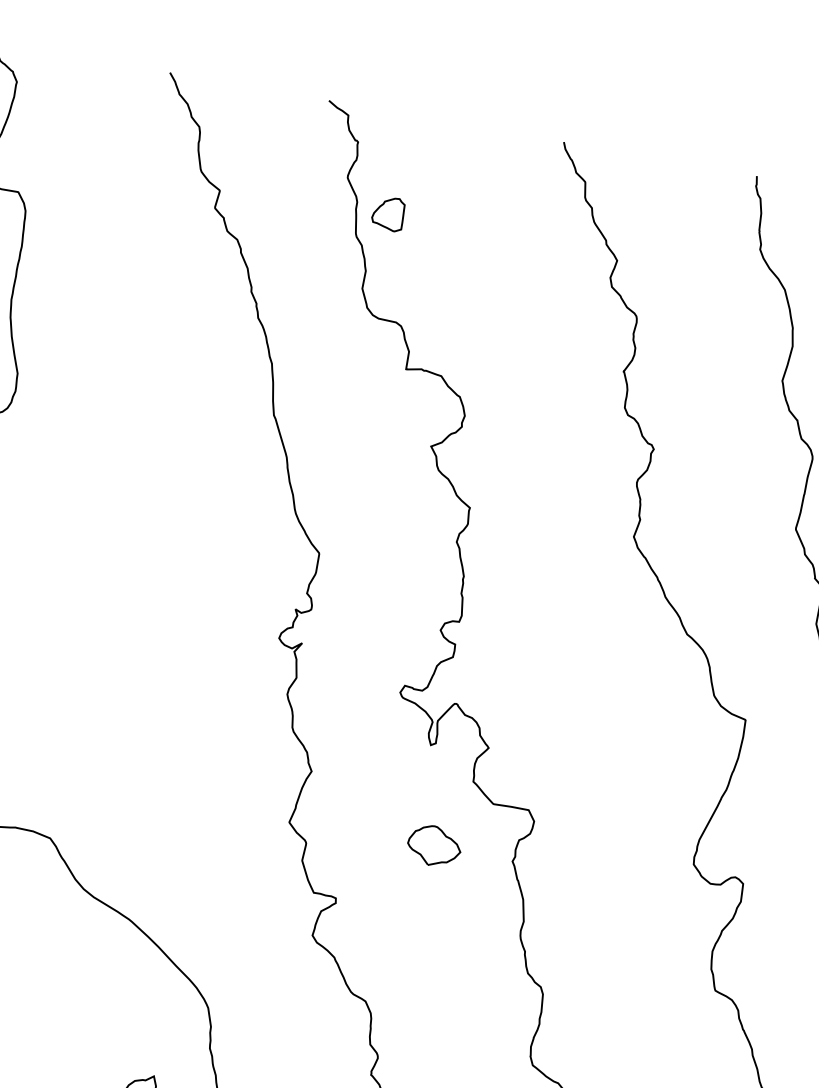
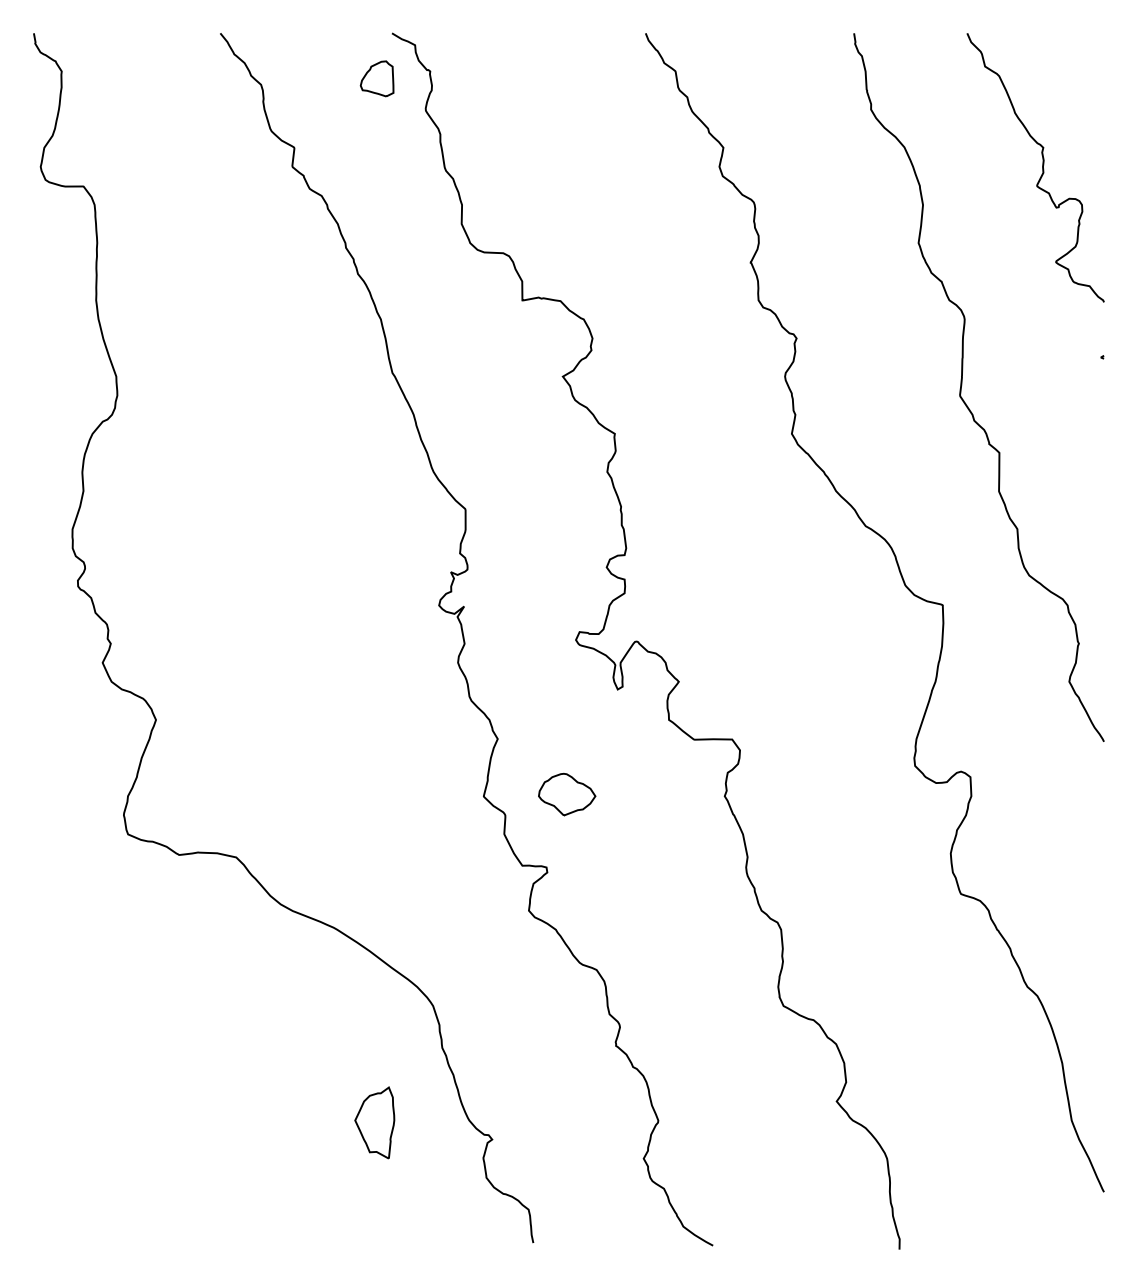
part: (387, 213) -> (376, 78), moved
part: (434, 846) -> (567, 794), moved

